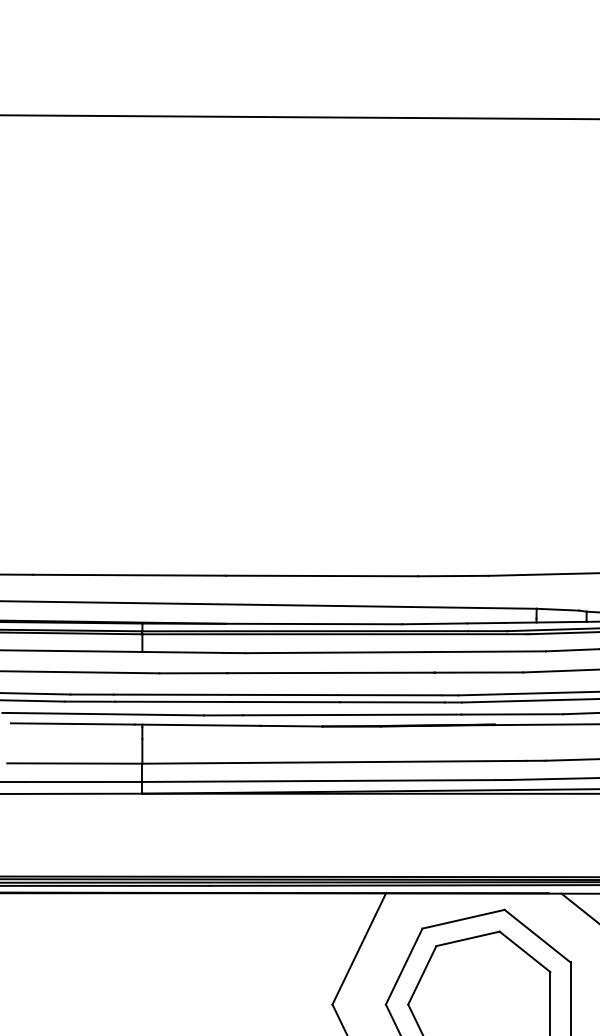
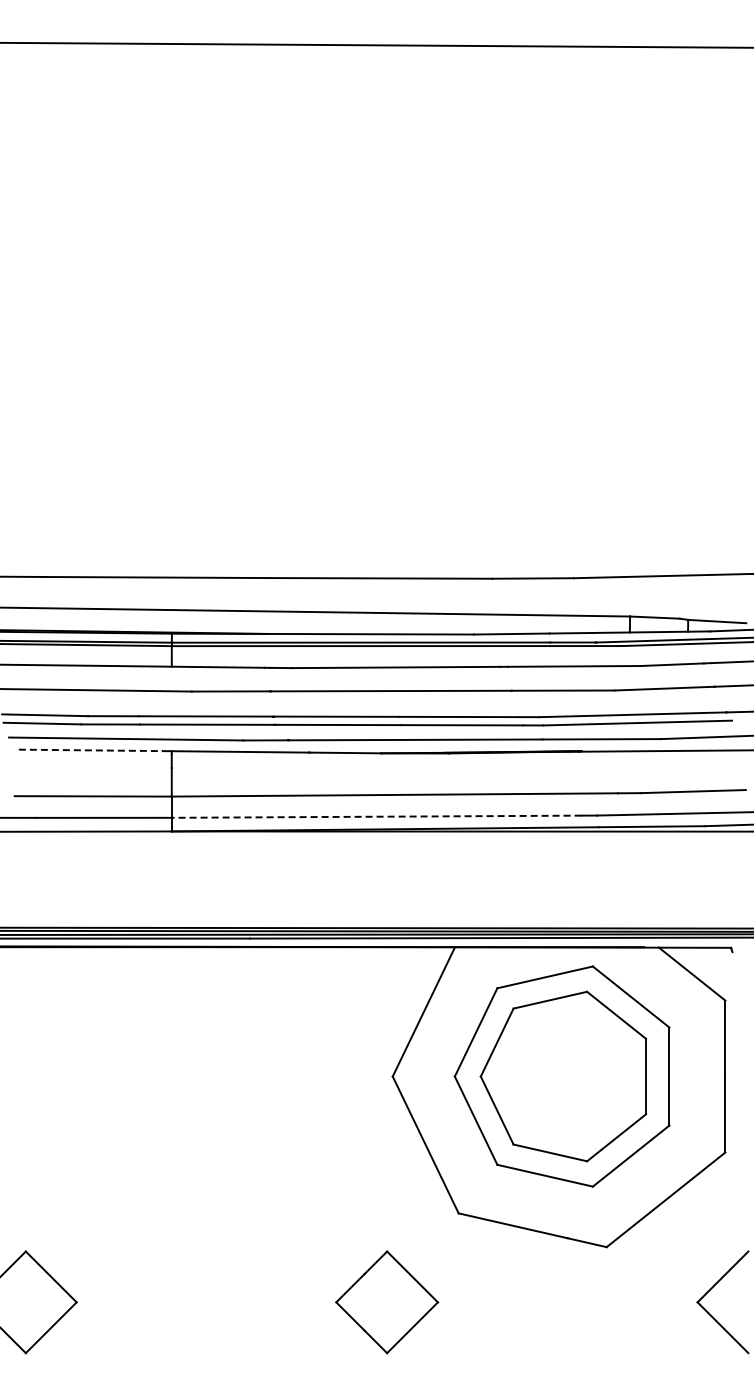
line: (73, 724) -> (91, 750), solid -> dashed
line: (318, 780) -> (376, 816), solid -> dashed

